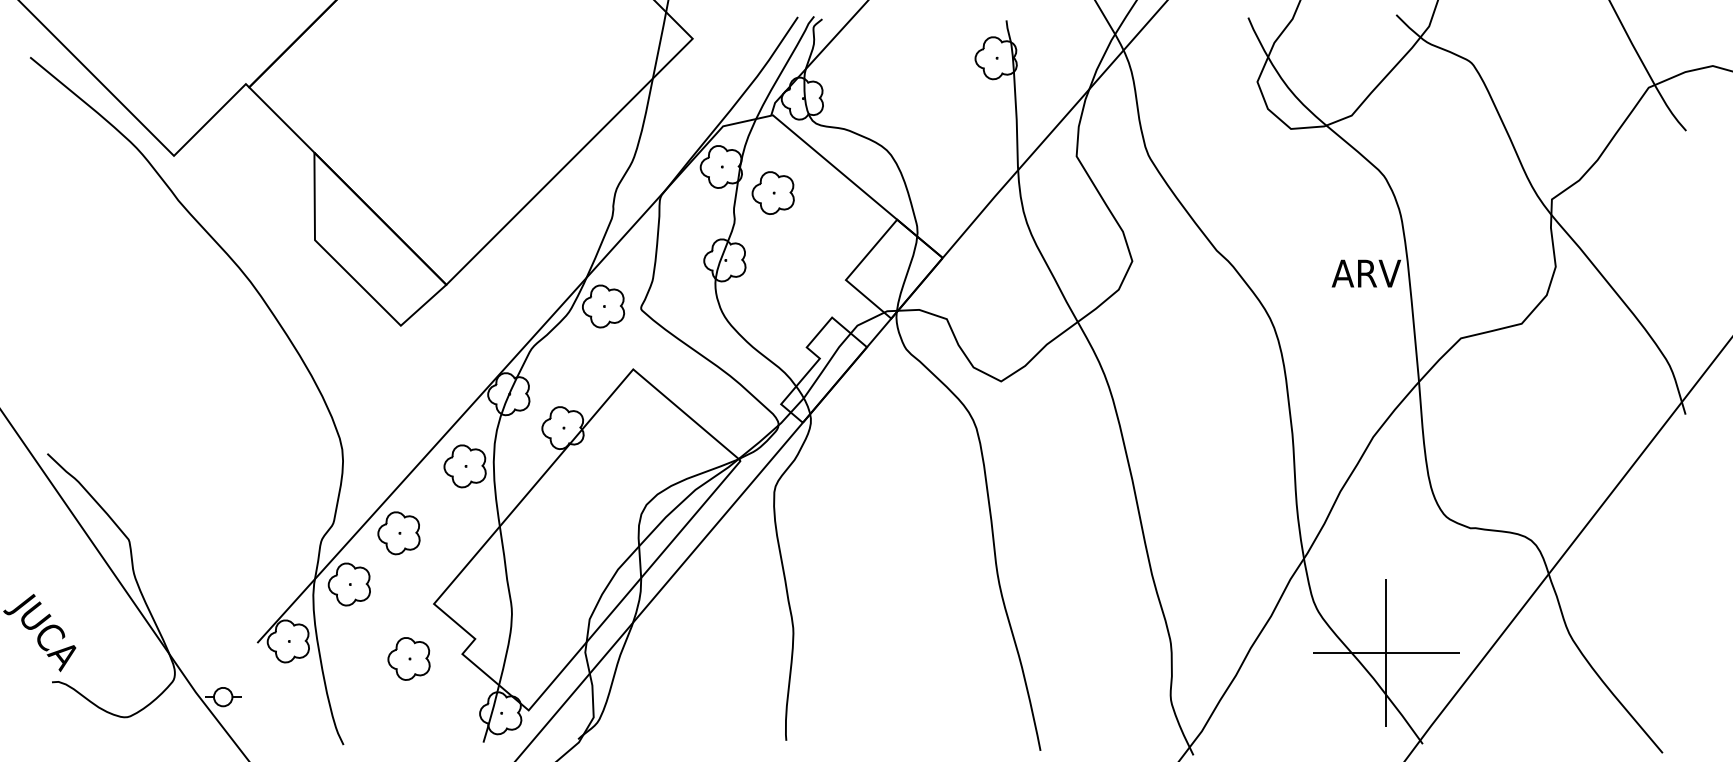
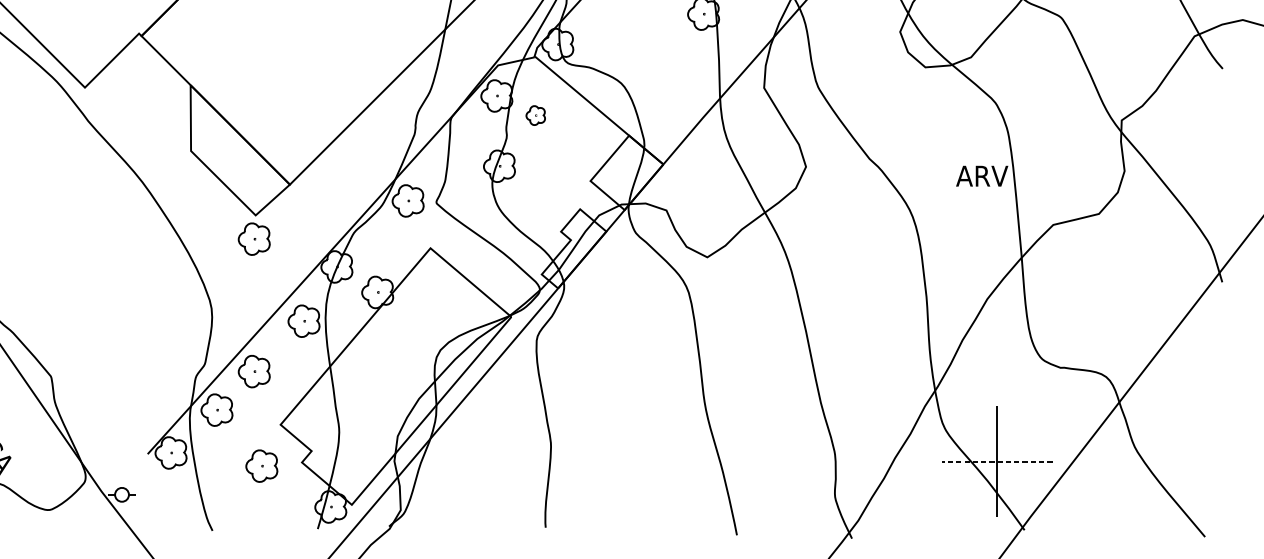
part: (772, 192) -> (535, 115), size x0.6
part: (398, 357) -> (253, 239), added
line: (1386, 653) -> (997, 462), solid -> dashed

